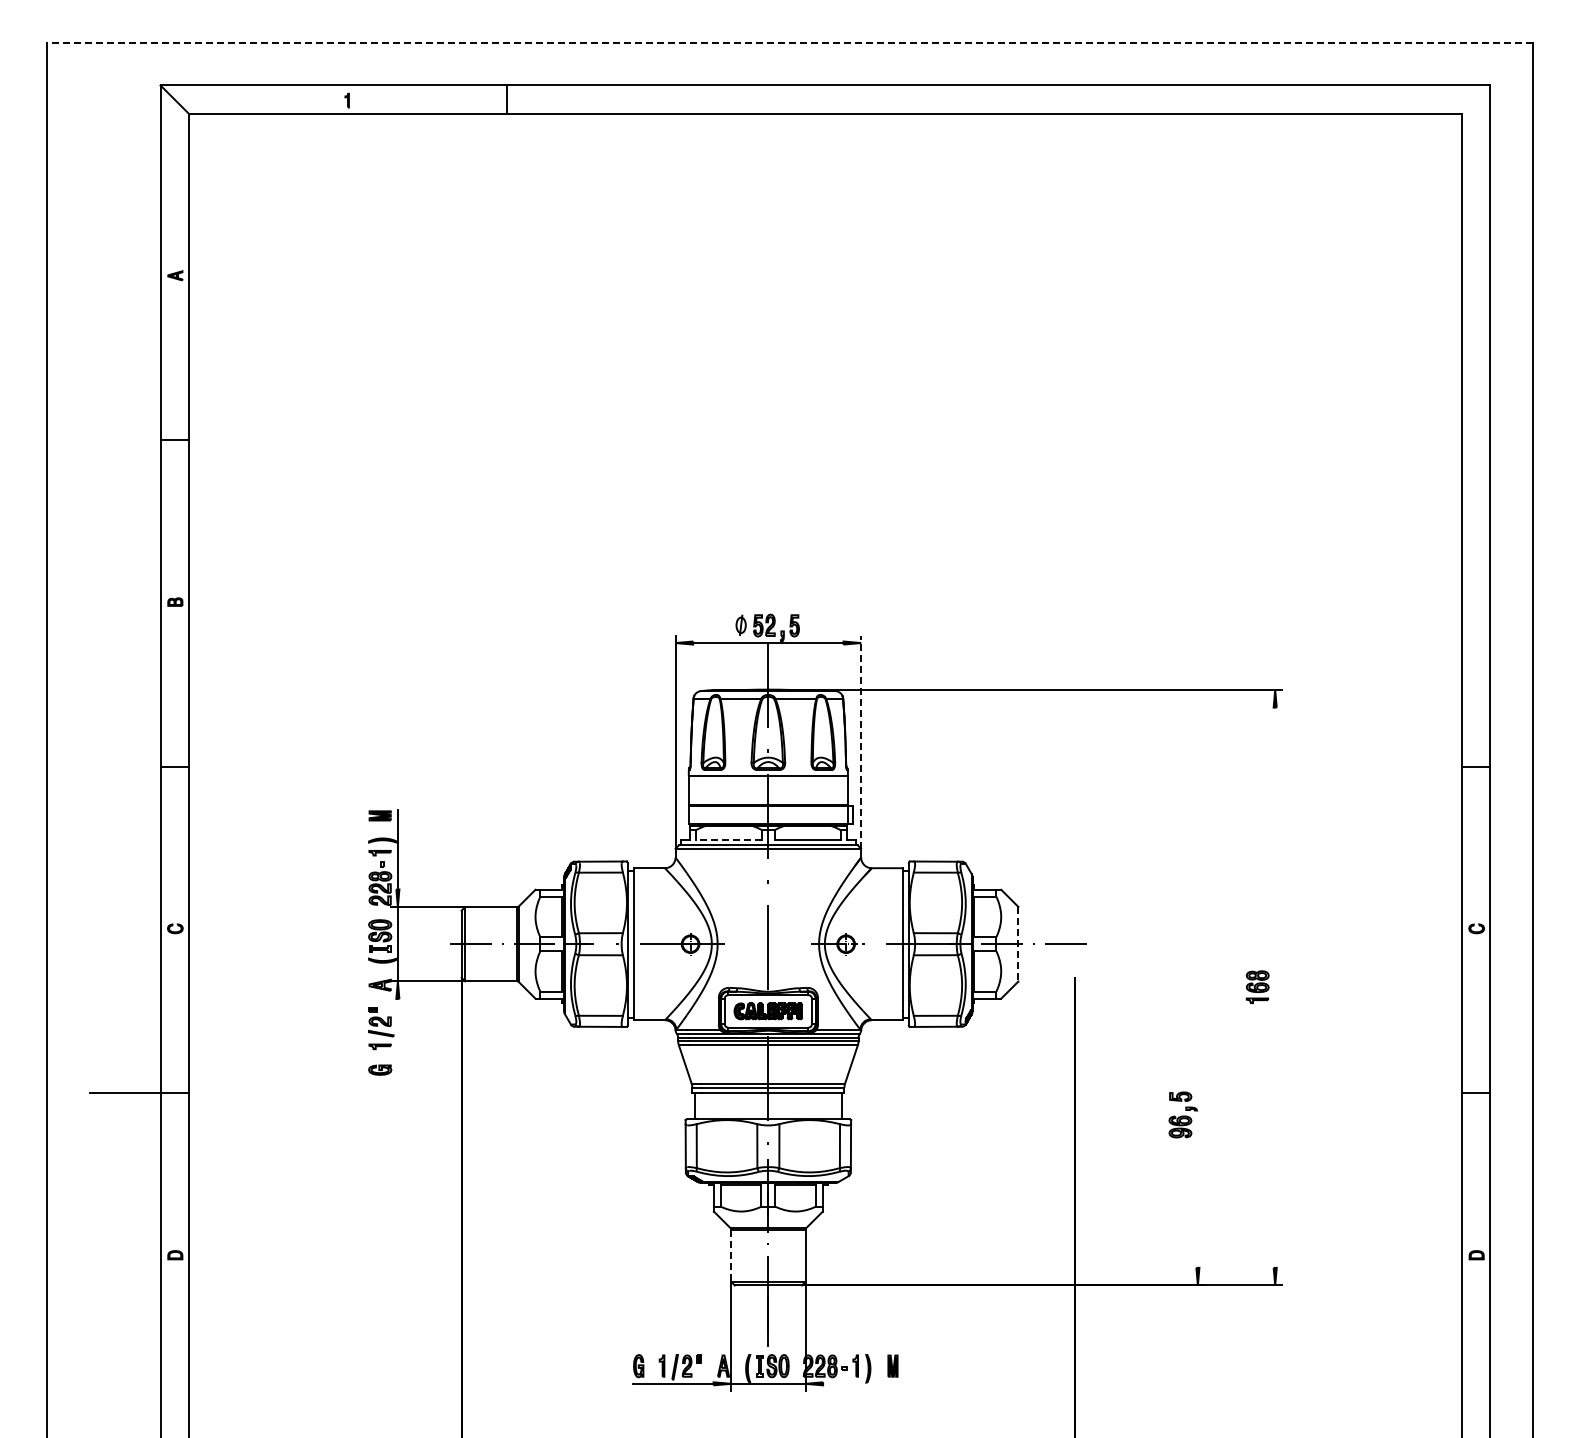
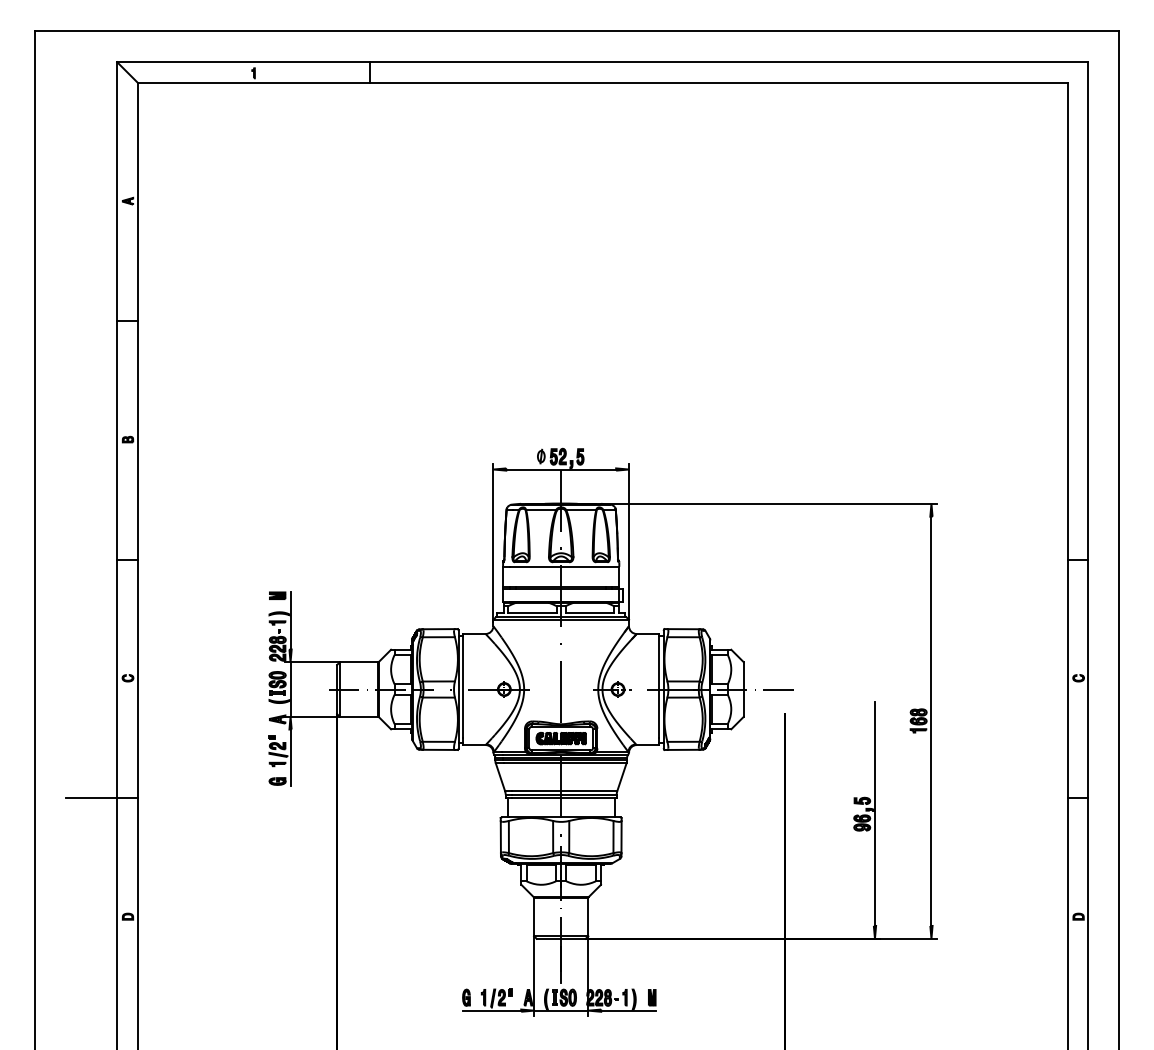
line: (790, 43) -> (577, 31), dashed -> solid
line: (861, 741) -> (629, 541), dashed -> solid
line: (728, 839) -> (532, 613), dashed -> solid
line: (1018, 944) -> (743, 689), dashed -> solid
line: (1275, 987) -> (931, 721), added
line: (397, 1036) -> (290, 756), added
line: (1197, 1114) -> (874, 813), added
line: (731, 1256) -> (534, 917), dashed -> solid
line: (860, 1383) -> (628, 1010), added

